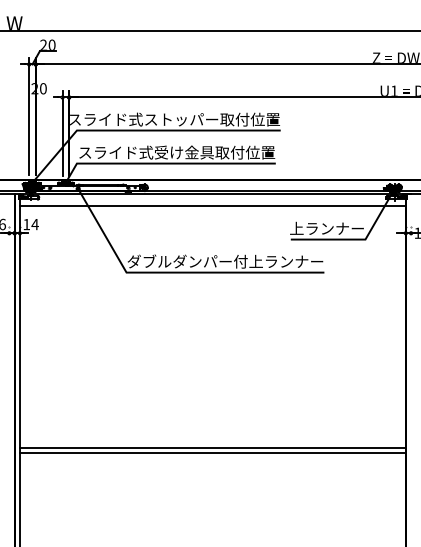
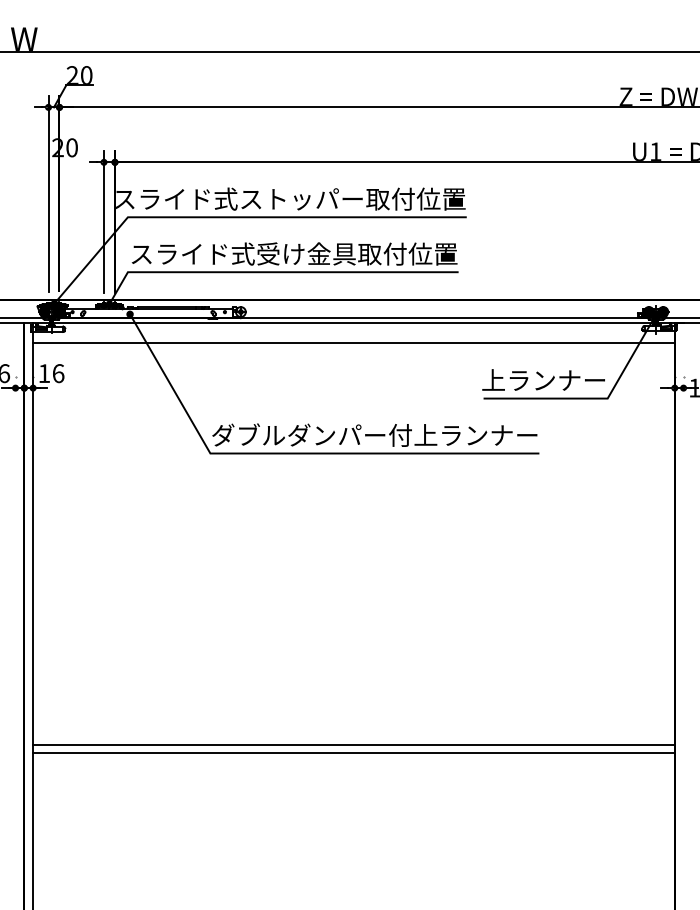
text: (34, 224) -> (57, 373), 14 -> 16

